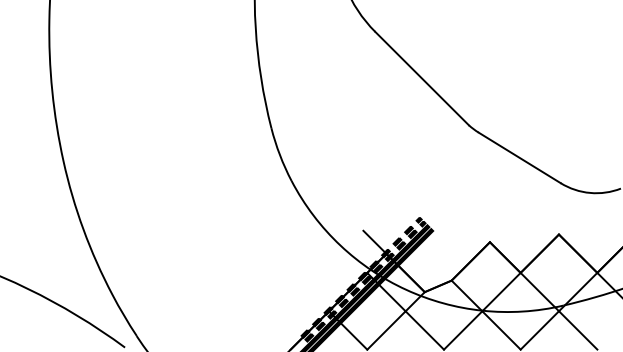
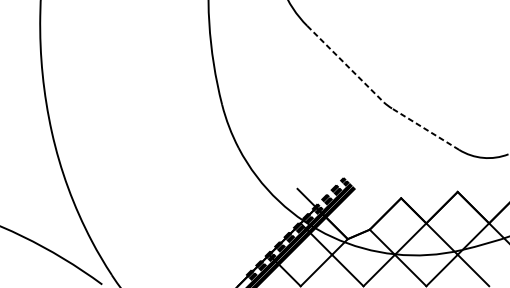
line: (422, 78) -> (345, 64), solid -> dashed
line: (519, 157) -> (425, 128), solid -> dashed

